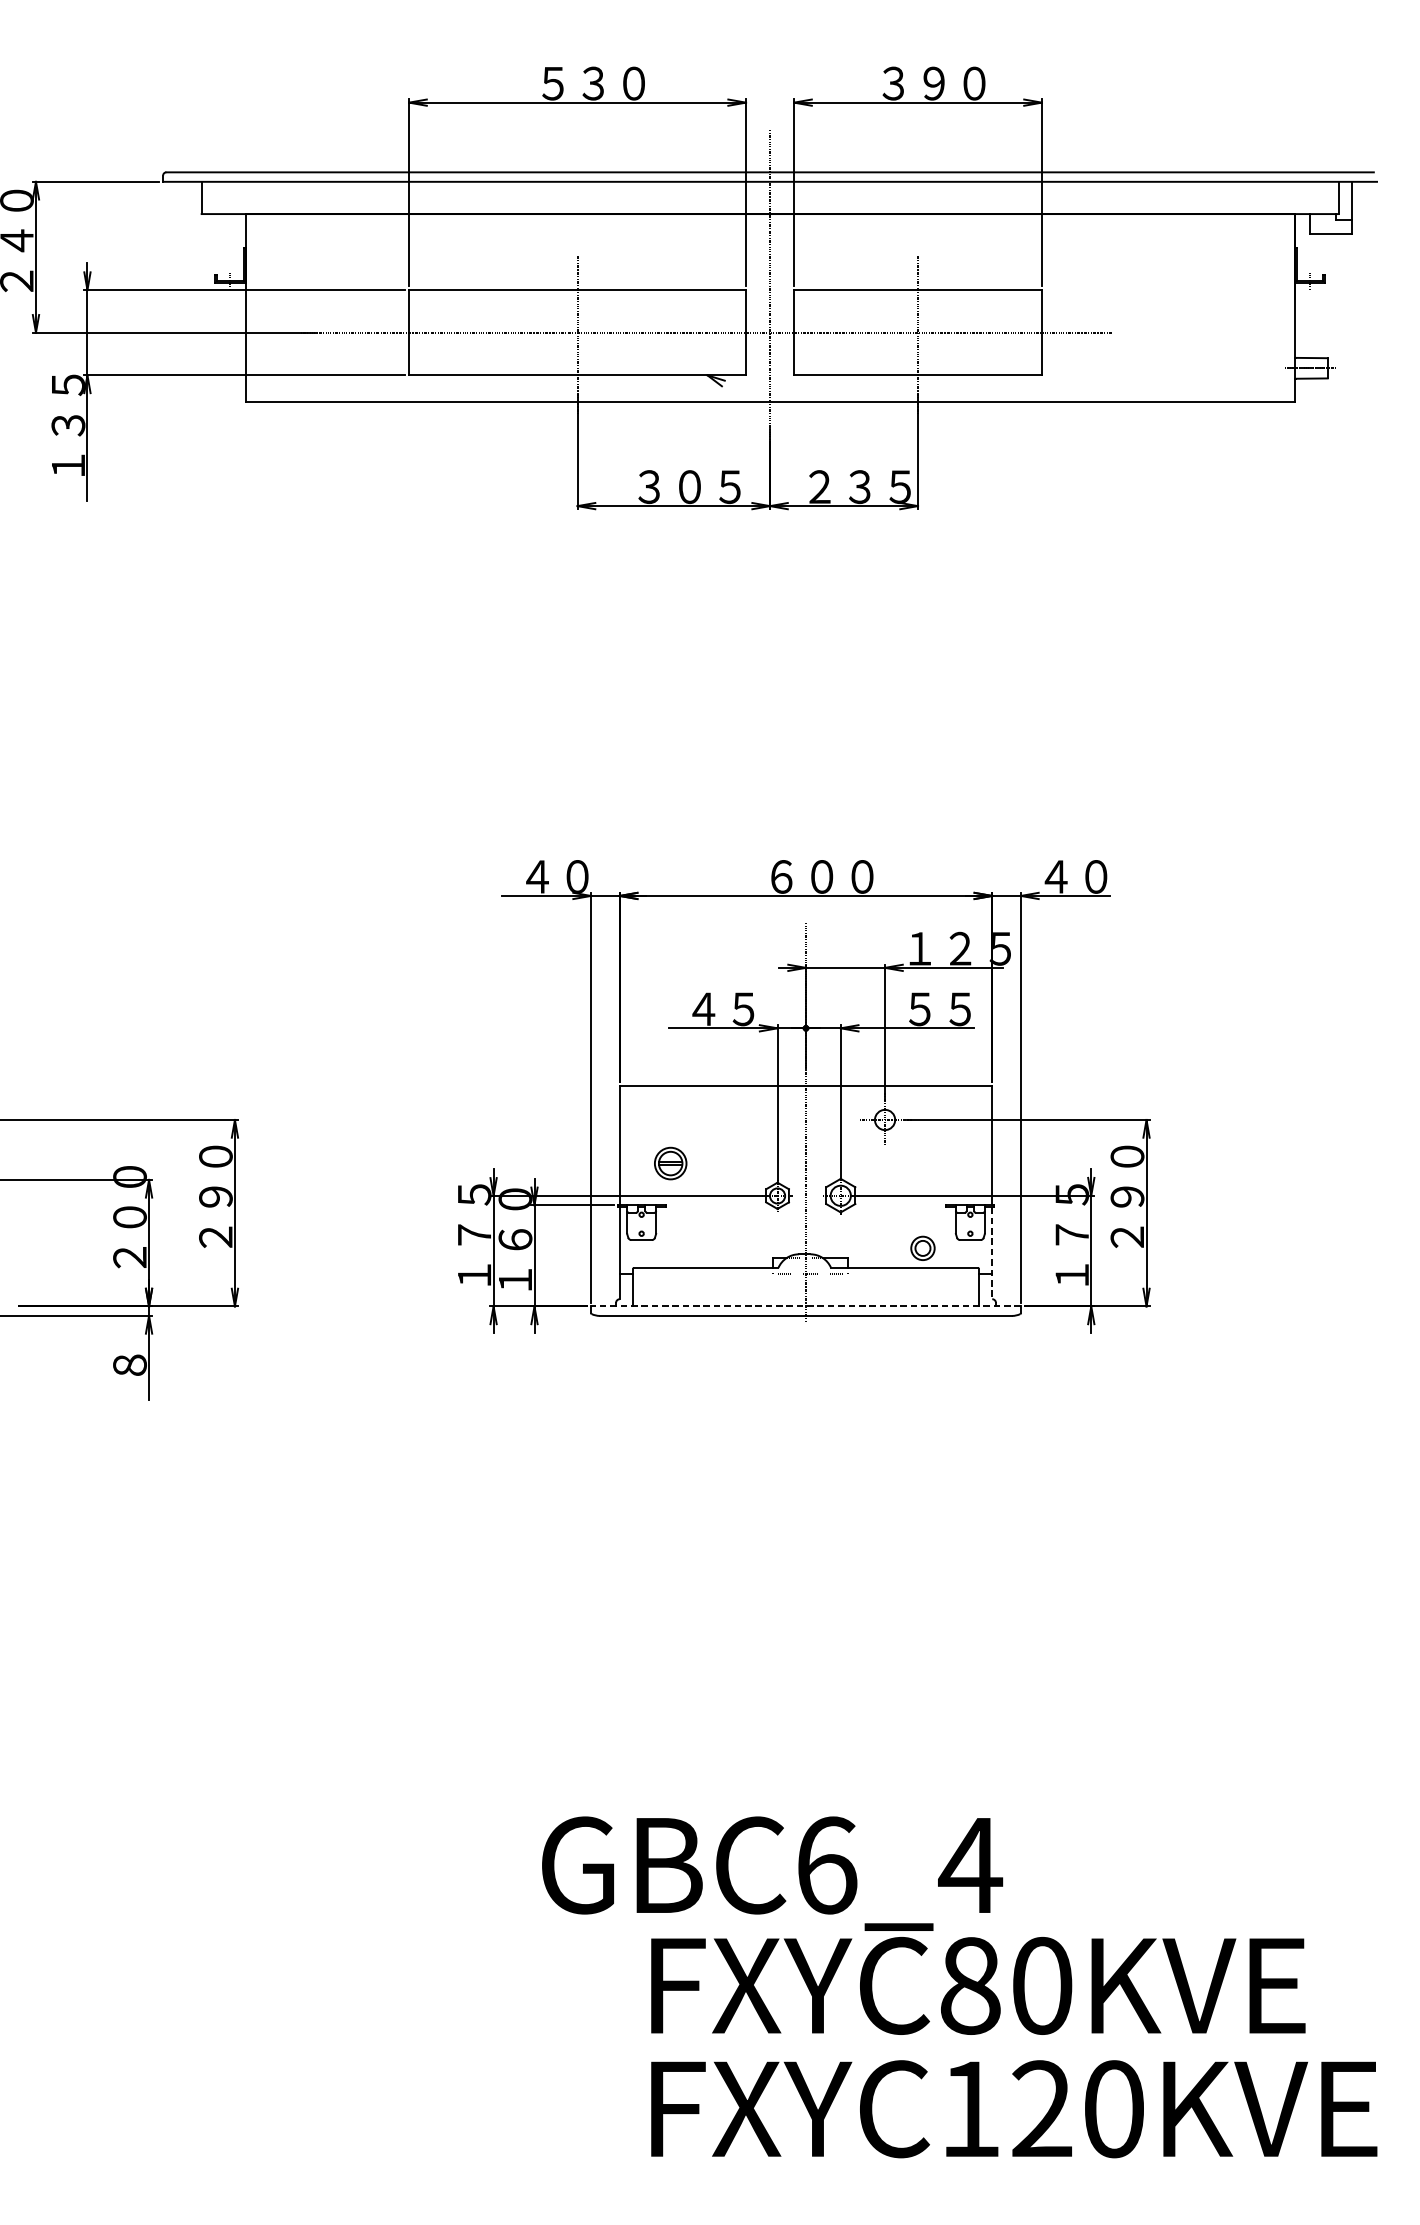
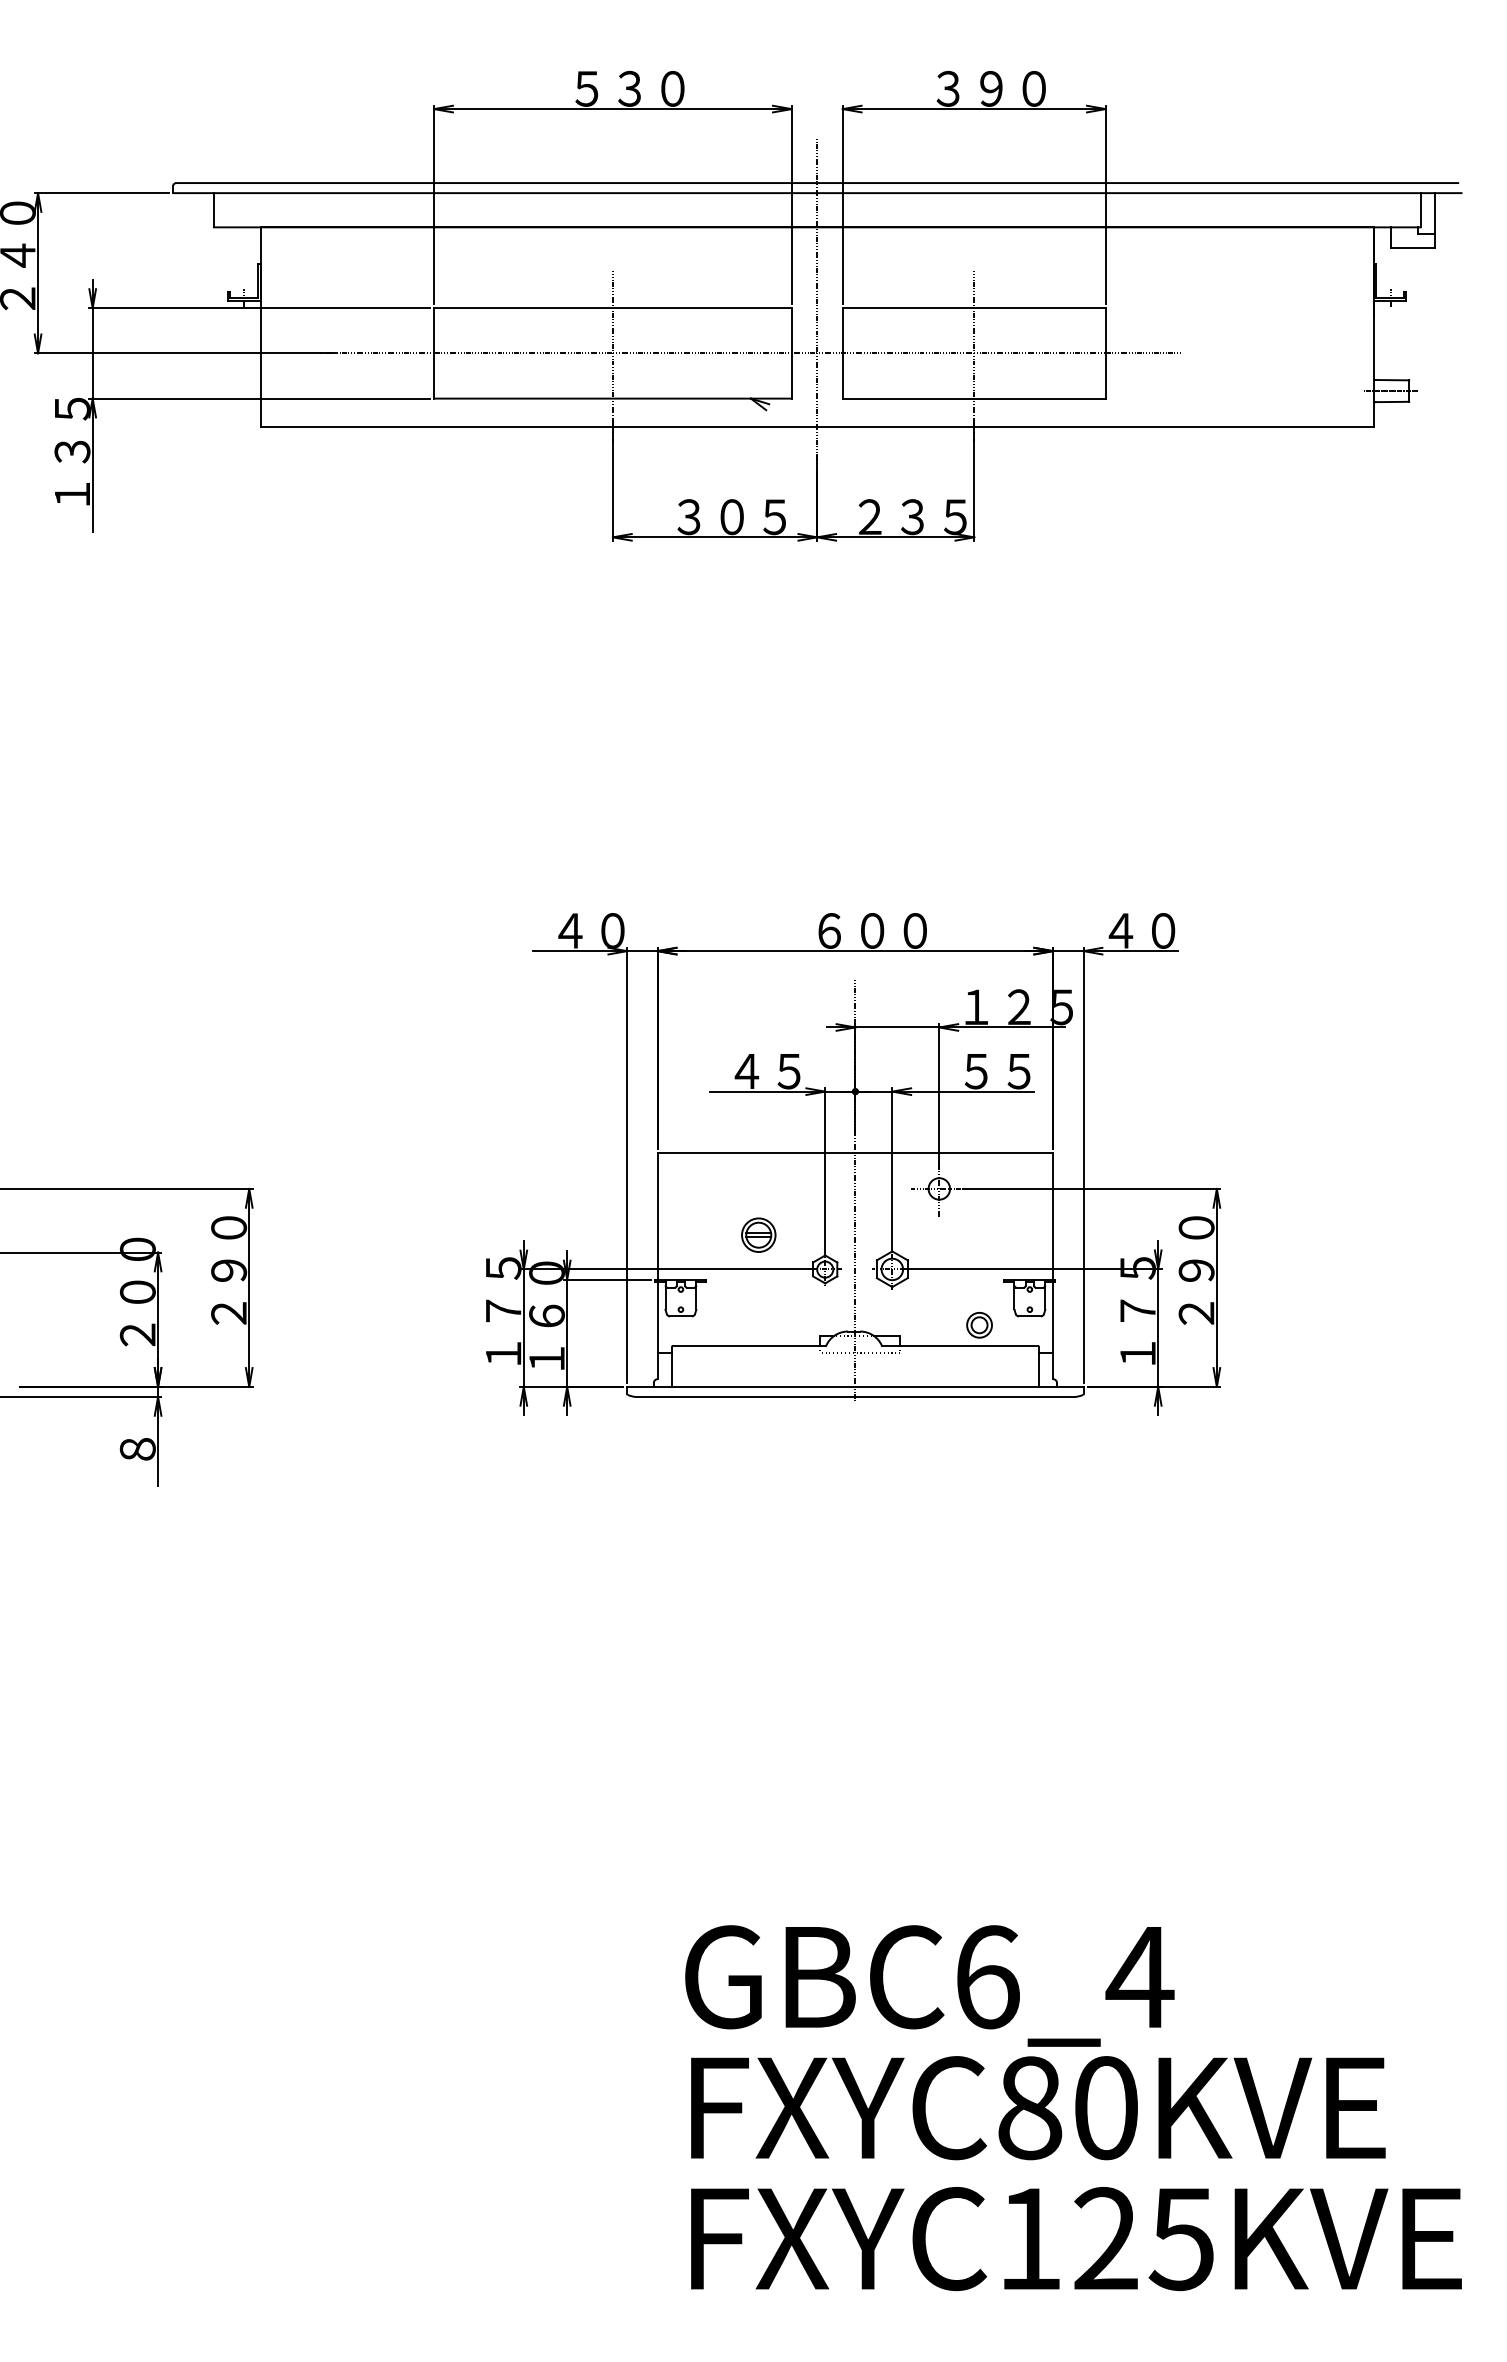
part: (670, 1162) -> (758, 1234), moved
line: (992, 1253) -> (1053, 1330), dashed -> solid
line: (805, 1306) -> (854, 1386), dashed -> solid
text: (772, 1873) -> (929, 1985), moved
text: (1113, 2109) -> (1181, 2239), FXYC120KVE -> FXYC125KVE

